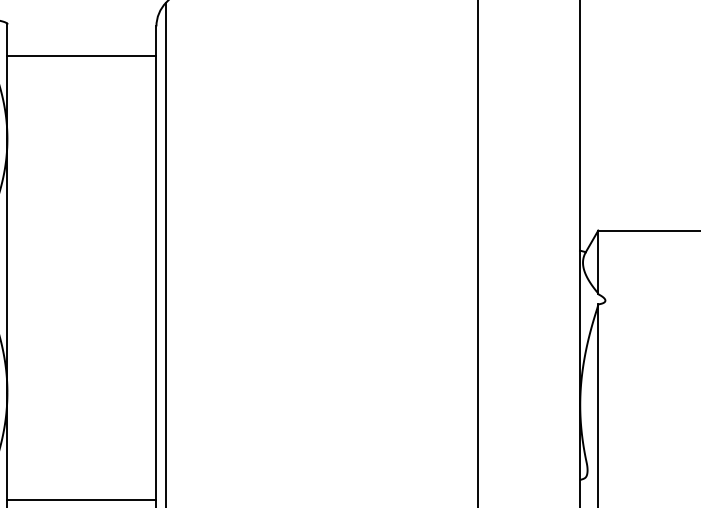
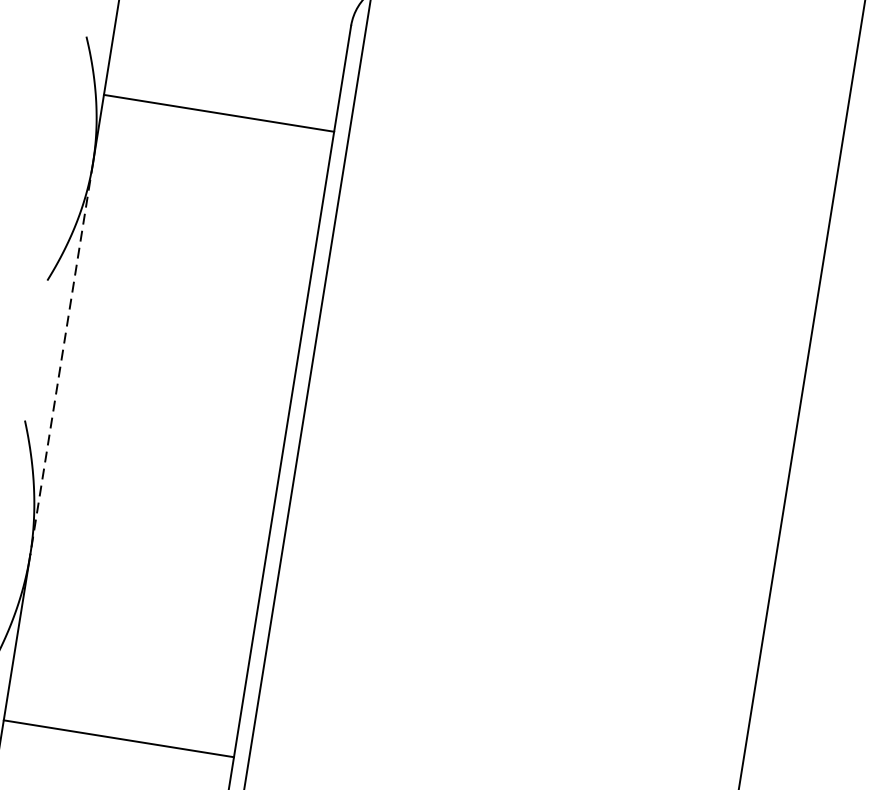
line: (81, 56) -> (218, 113), moved
line: (7, 265) -> (61, 358), solid -> dashed

